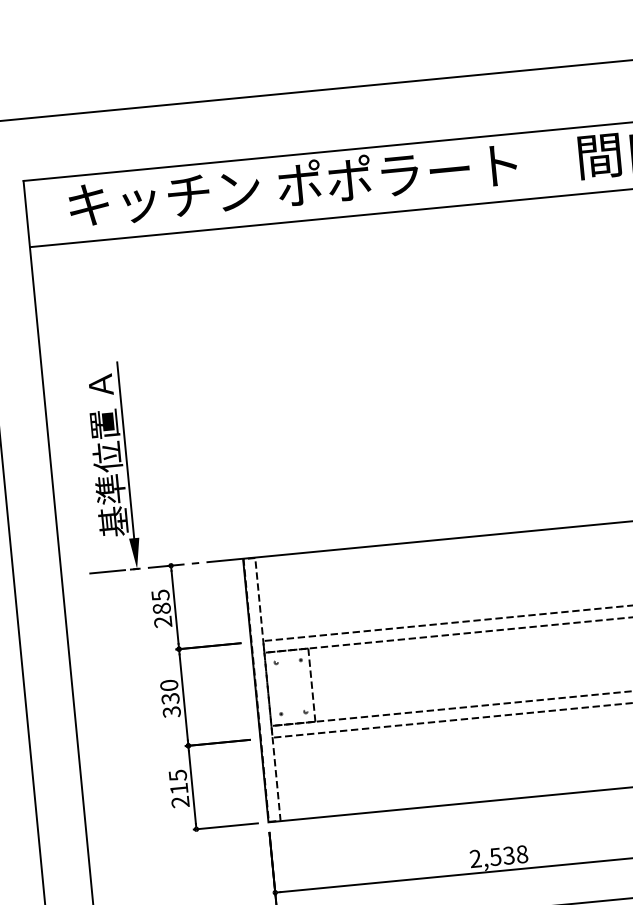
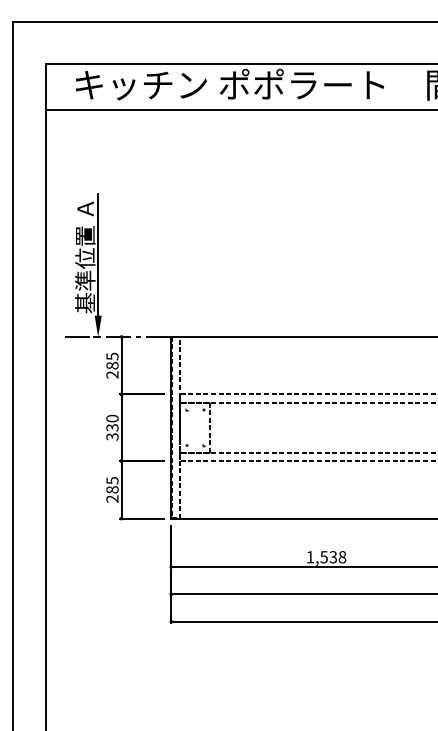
text: (179, 788) -> (112, 489), 215 -> 285
text: (475, 859) -> (310, 557), 2,538 -> 1,538

